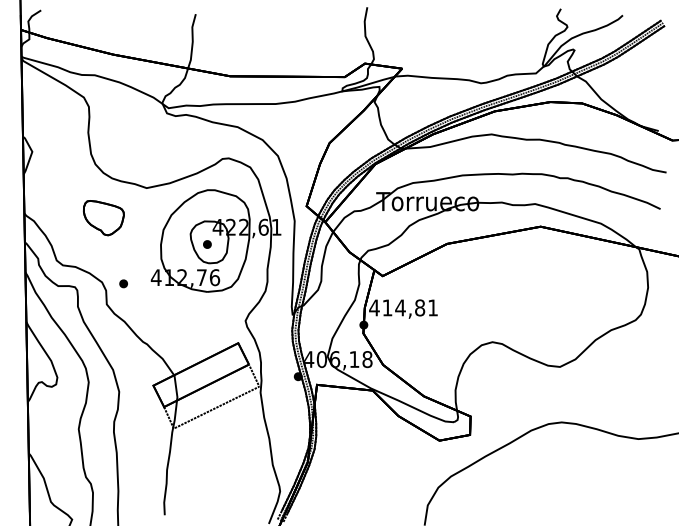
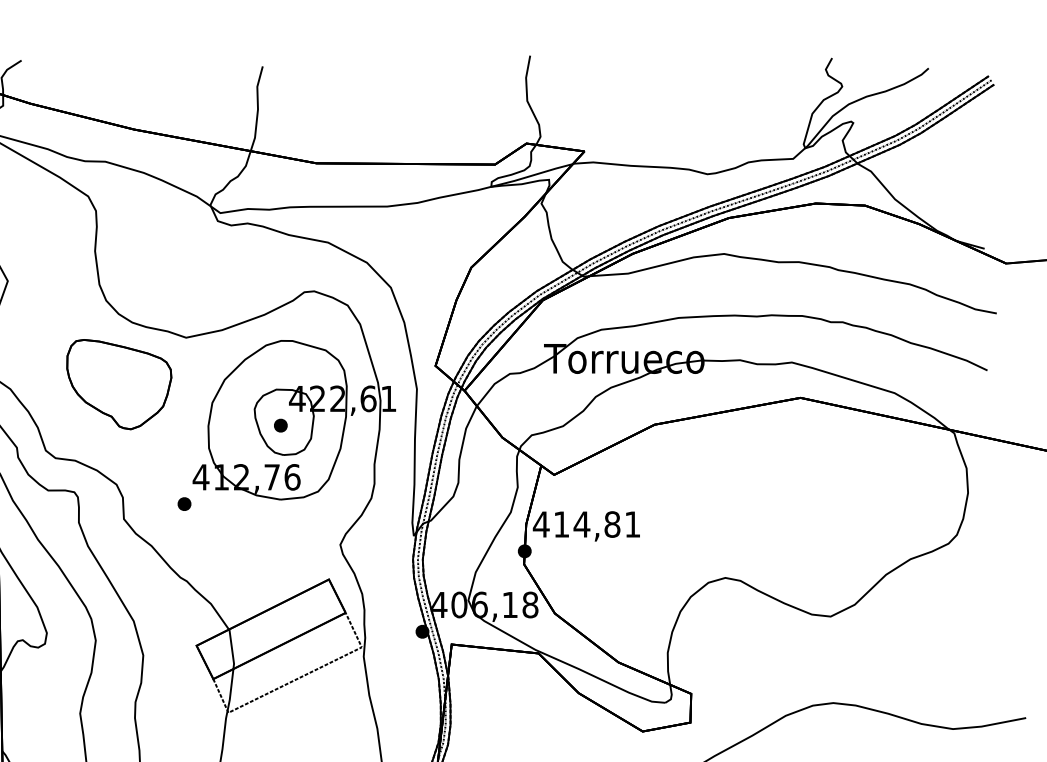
part: (103, 217) -> (118, 383), size x1.67
part: (123, 283) -> (184, 503), moved

